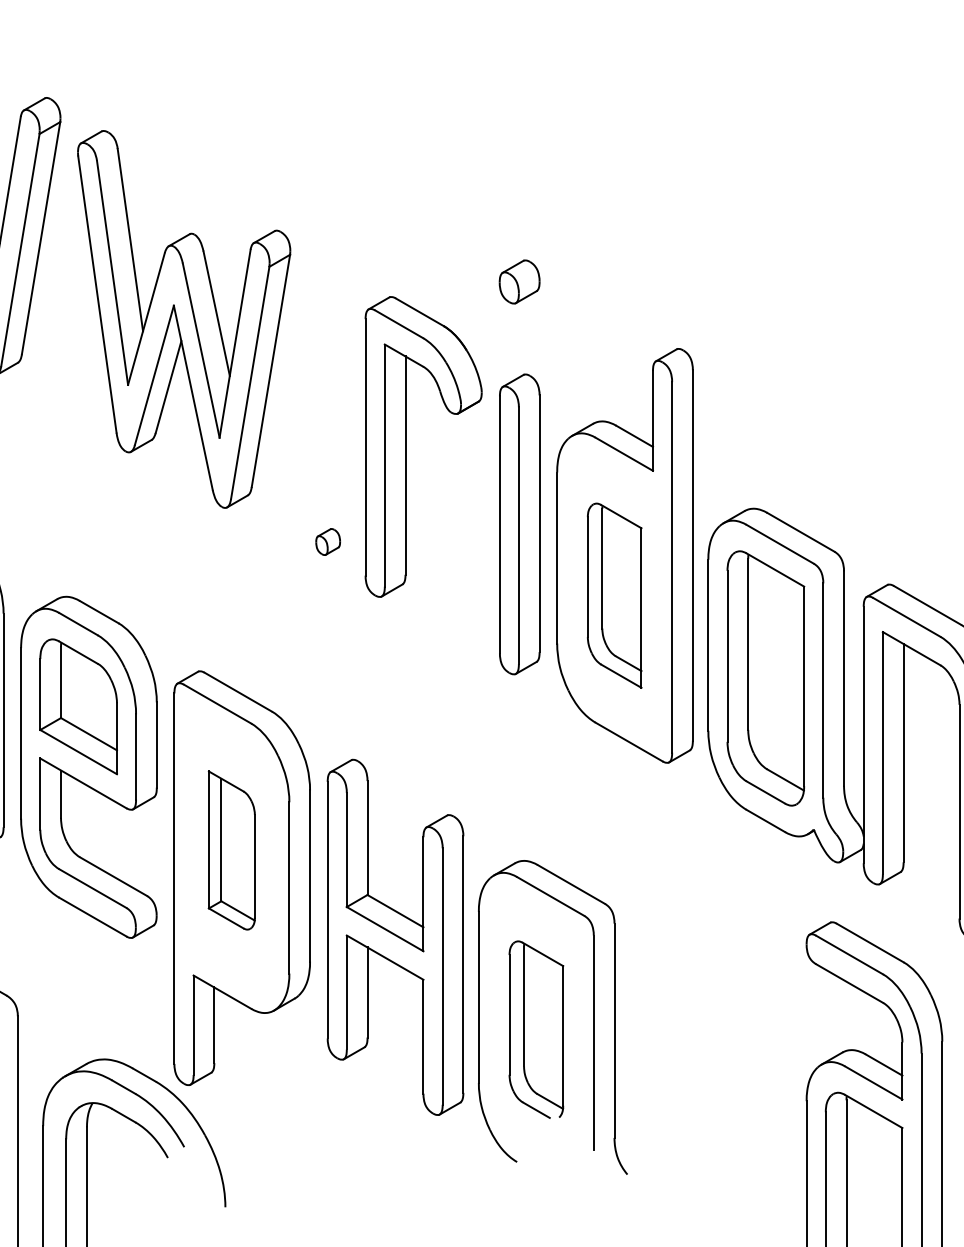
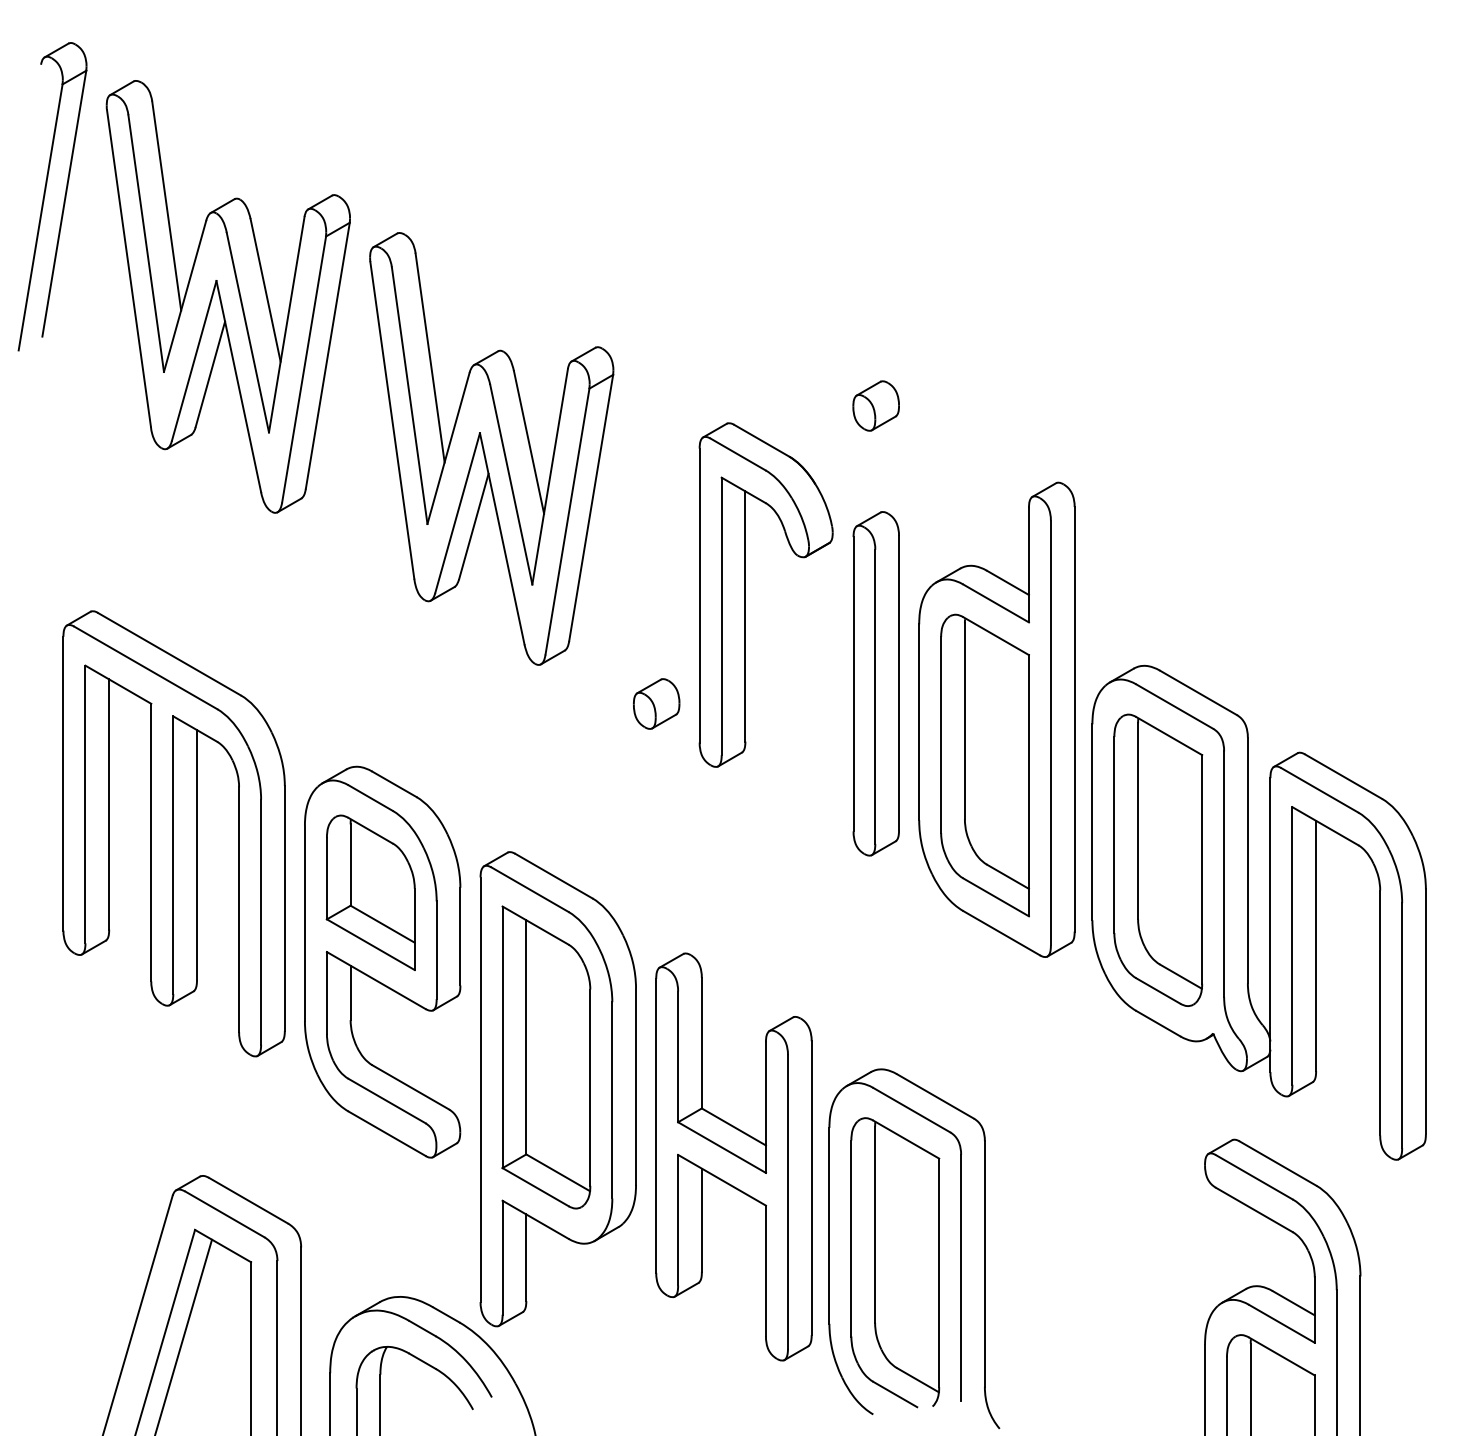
part: (327, 541) -> (656, 703), size x1.67
part: (614, 595) -> (984, 765), size x1.43
part: (231, 850) -> (546, 1057), size x1.67
part: (536, 1029) -> (895, 1262), size x1.43

